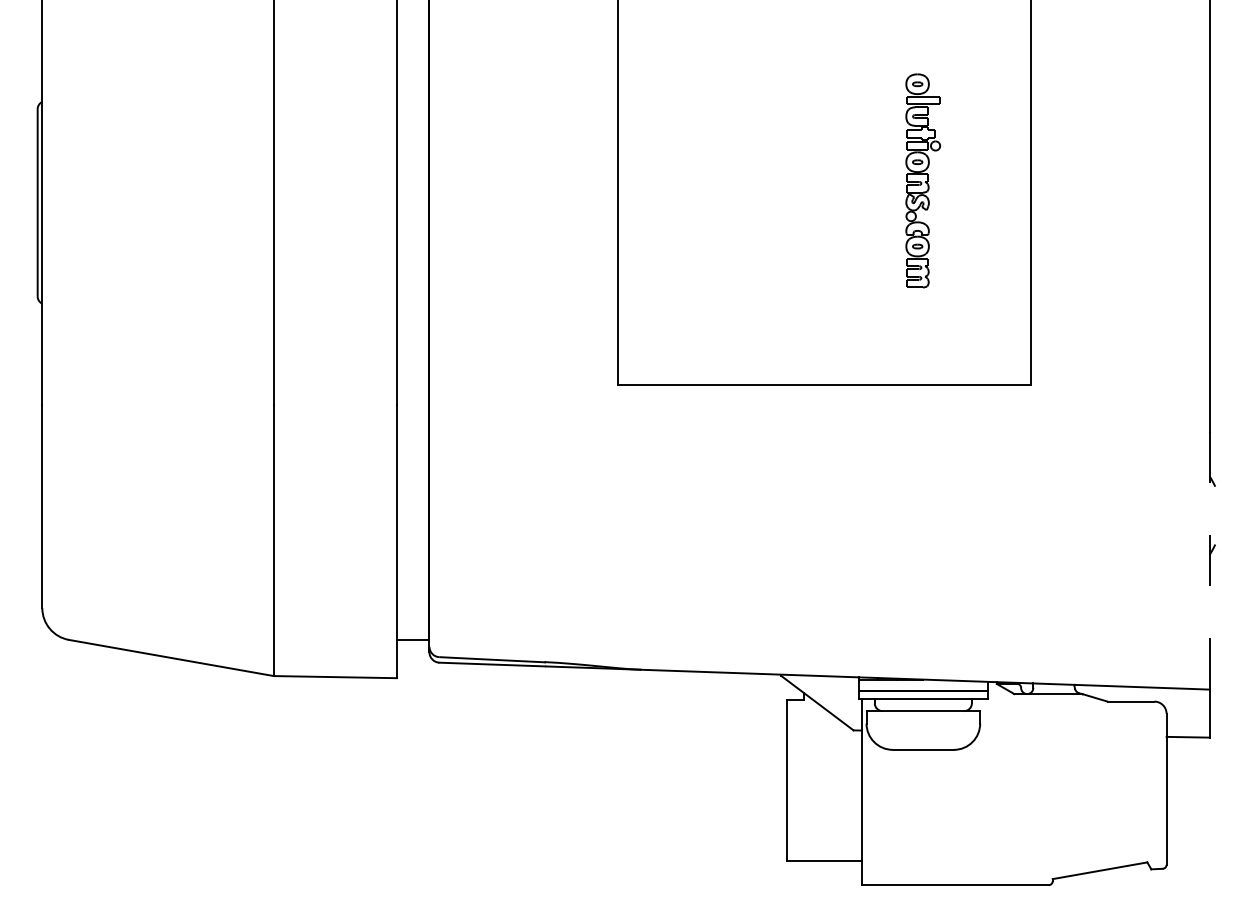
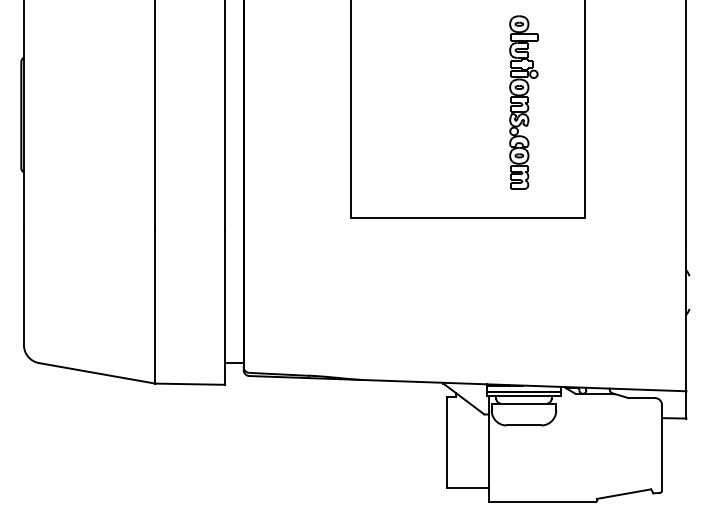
part: (922, 180) -> (523, 102), size x1.43
line: (1209, 561) -> (686, 318), dashed -> solid

